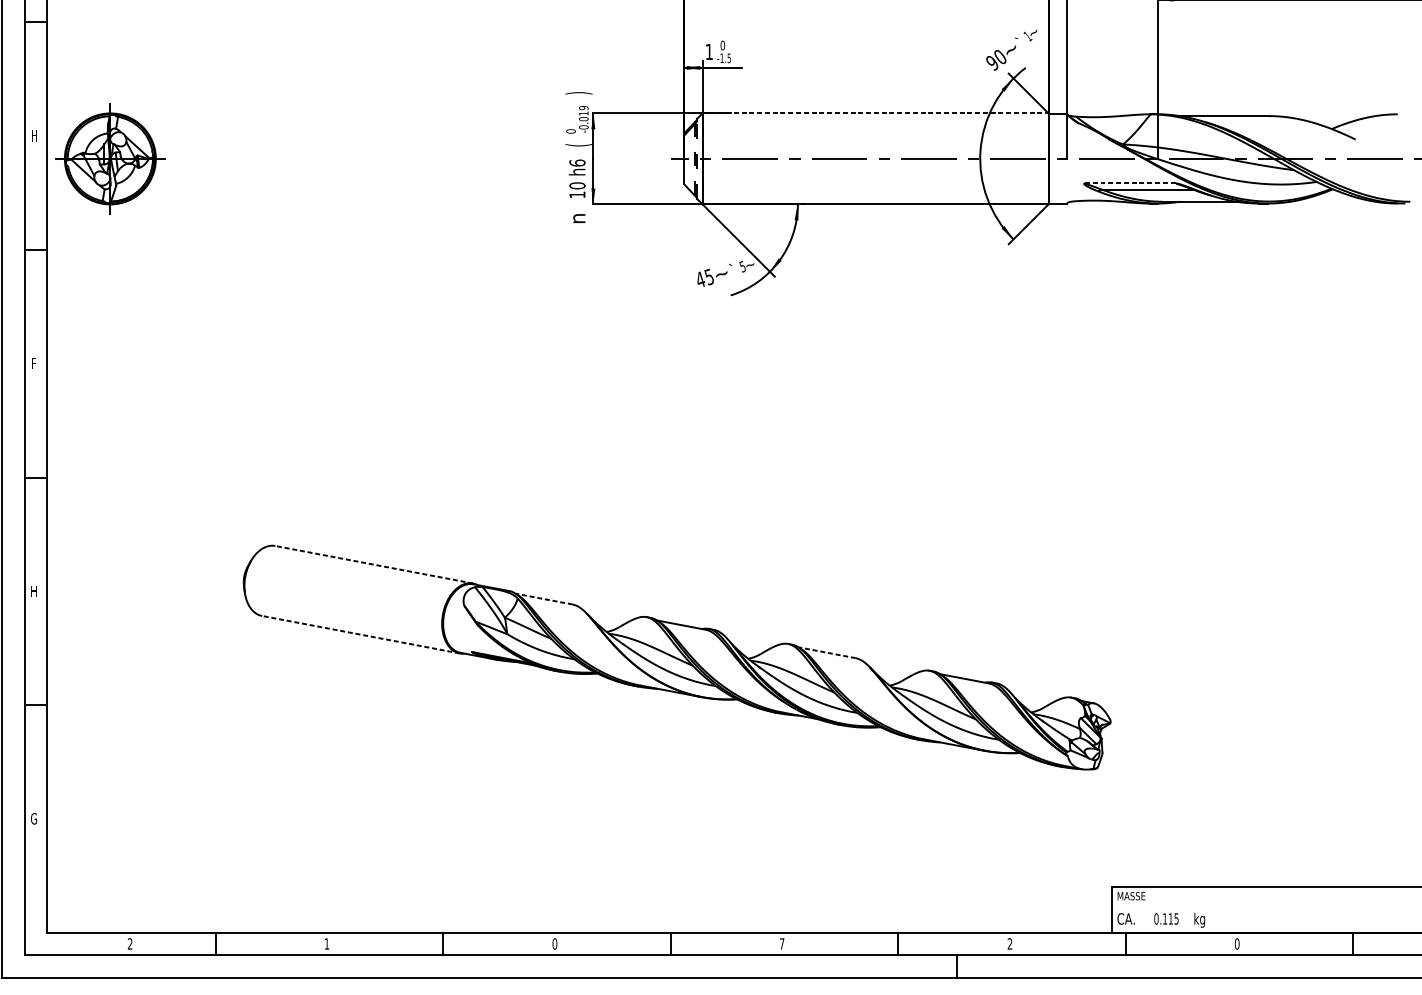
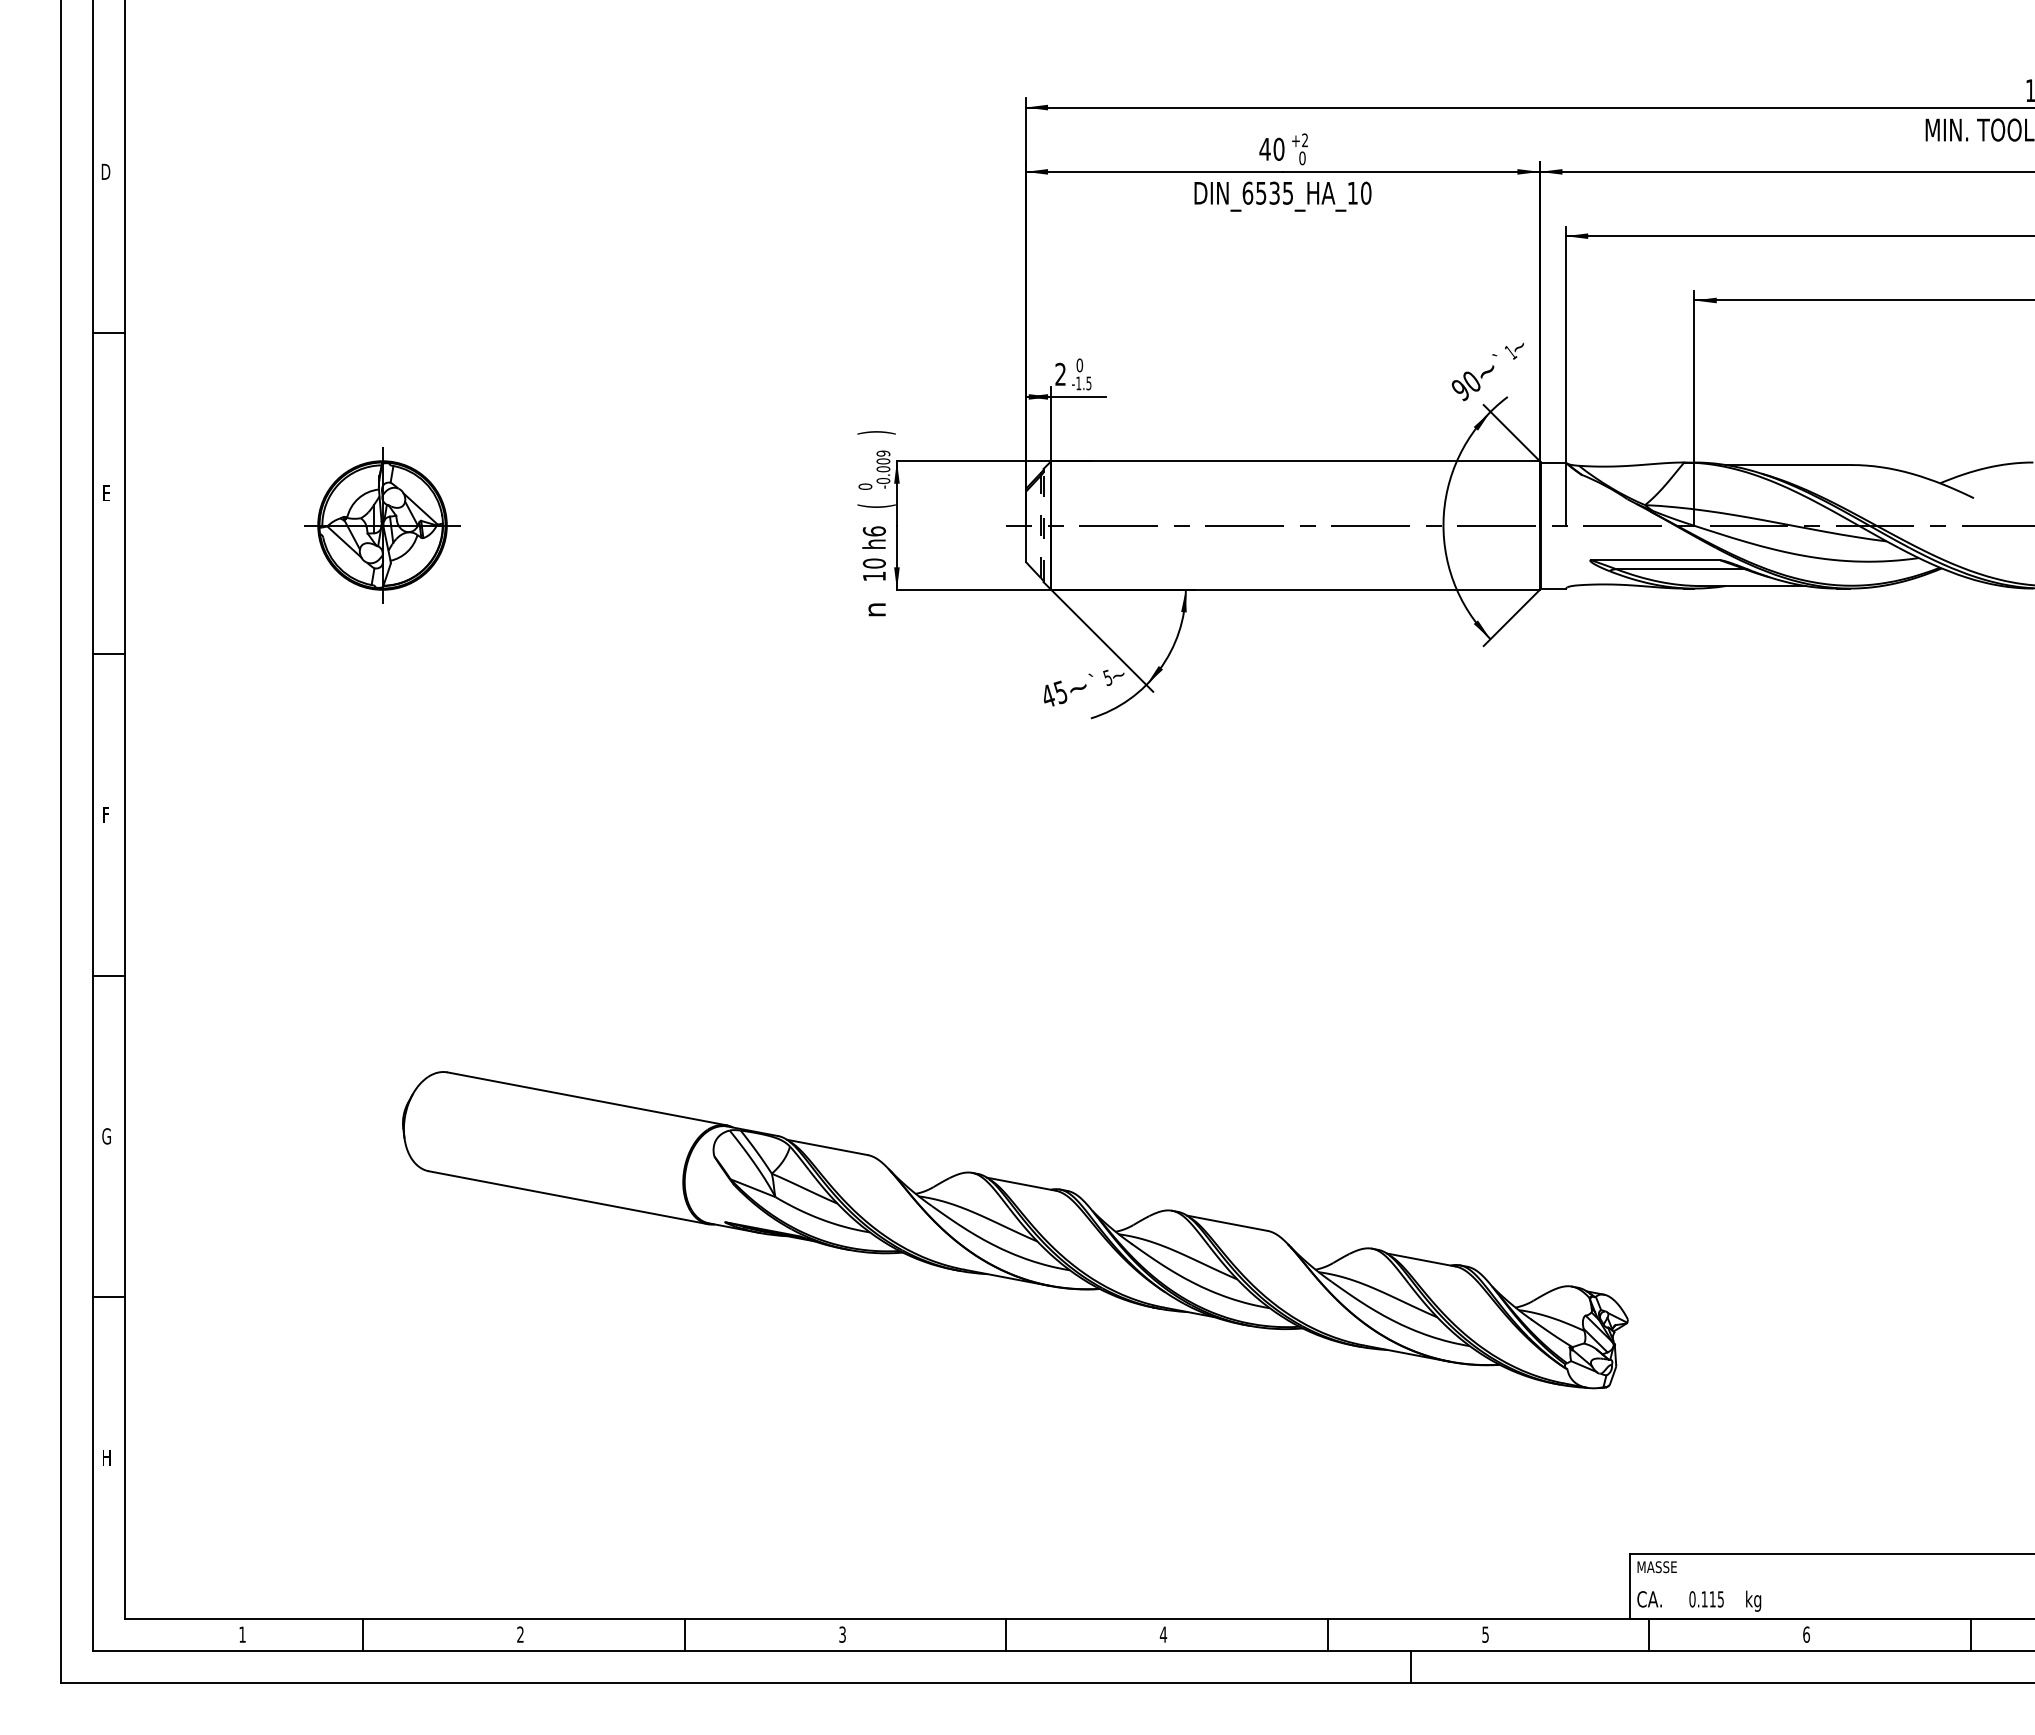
text: (709, 51) -> (1060, 373), 1 -> 2
text: (583, 113) -> (883, 461), -0.019 -> -0.009
line: (876, 113) -> (1296, 461), dashed -> solid
text: (34, 135) -> (107, 492), H -> E
part: (110, 158) -> (382, 525), moved
line: (1131, 183) -> (1656, 560), dashed -> solid
line: (373, 564) -> (586, 1098), dashed -> solid
text: (33, 591) -> (106, 1136), H -> G
line: (543, 599) -> (826, 1147), dashed -> solid
line: (360, 634) -> (568, 1197), dashed -> solid
line: (826, 652) -> (1226, 1223), dashed -> solid
text: (33, 818) -> (106, 1457), G -> H
text: (130, 943) -> (242, 1634), 2 -> 1
text: (326, 943) -> (520, 1634), 1 -> 2
text: (554, 943) -> (842, 1634), 0 -> 3
text: (782, 943) -> (1163, 1634), 7 -> 4
text: (1009, 943) -> (1485, 1634), 2 -> 5
text: (1237, 943) -> (1806, 1634), 0 -> 6

